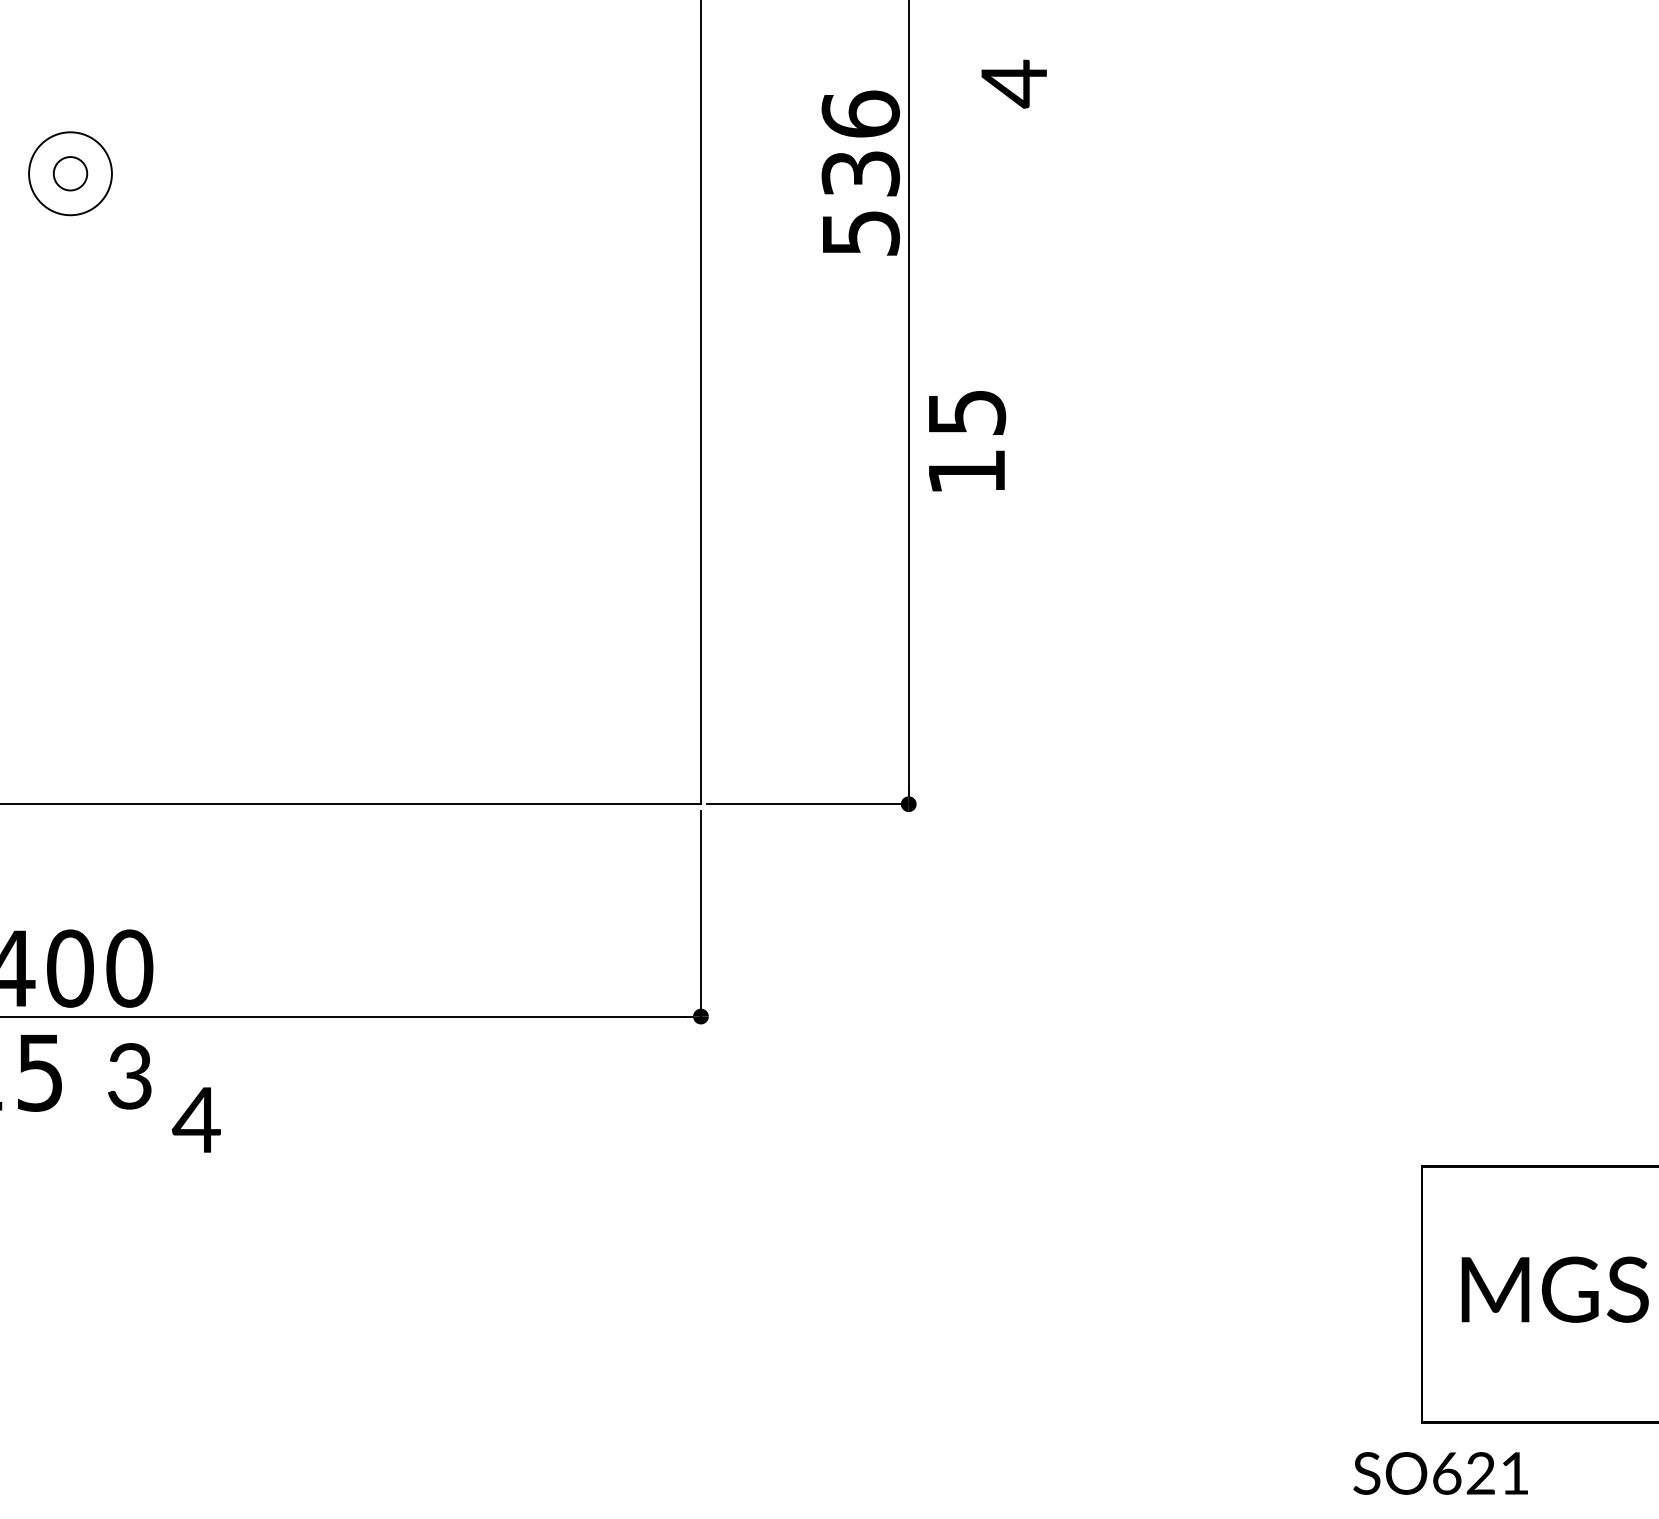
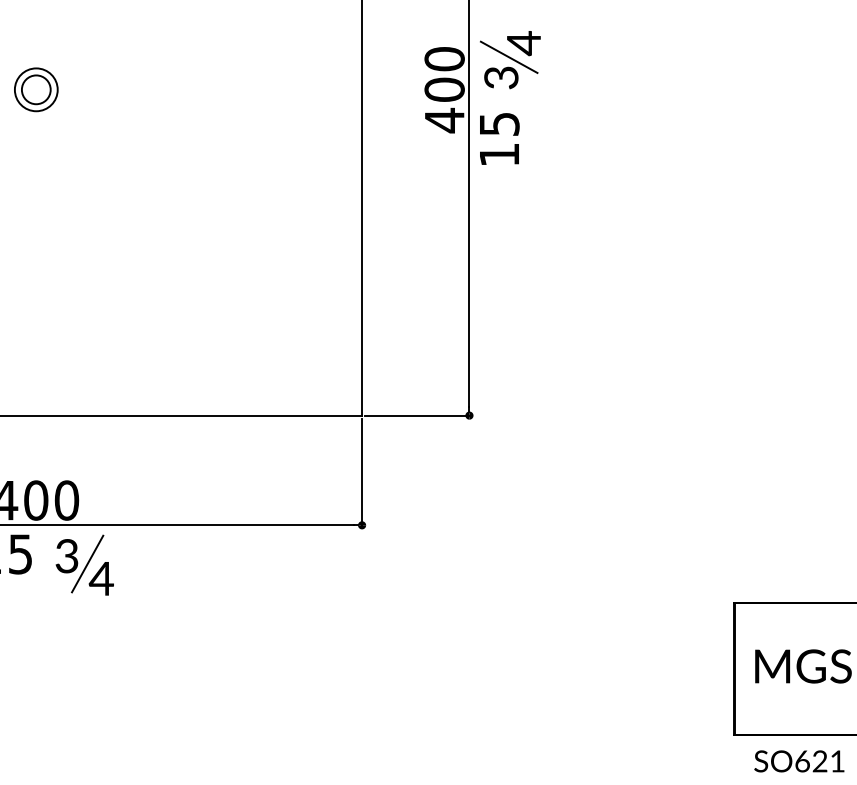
part: (986, 124) -> (509, 64), added
circle: (68, 173) -> (35, 89), size x1.67
text: (860, 173) -> (444, 89), 536 -> 400
text: (966, 440) -> (499, 138), moved
line: (169, 1090) -> (87, 563), added
text: (1441, 1473) -> (799, 761), moved

